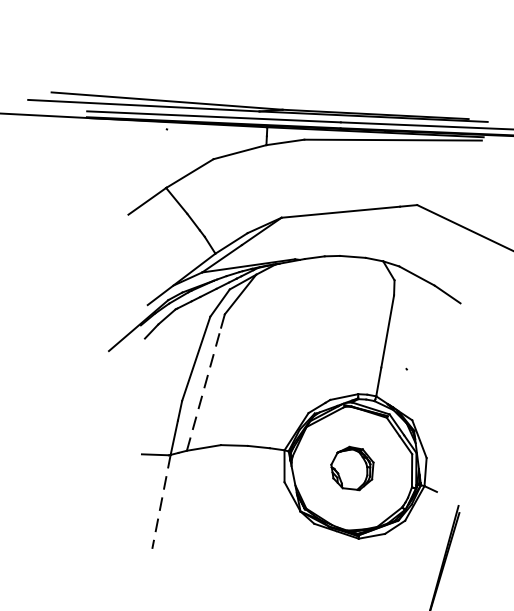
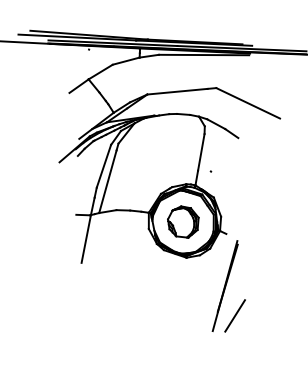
line: (205, 388) -> (108, 181), dashed -> solid
part: (352, 467) -> (183, 221), size x1.43
line: (161, 502) -> (86, 239), dashed -> solid

